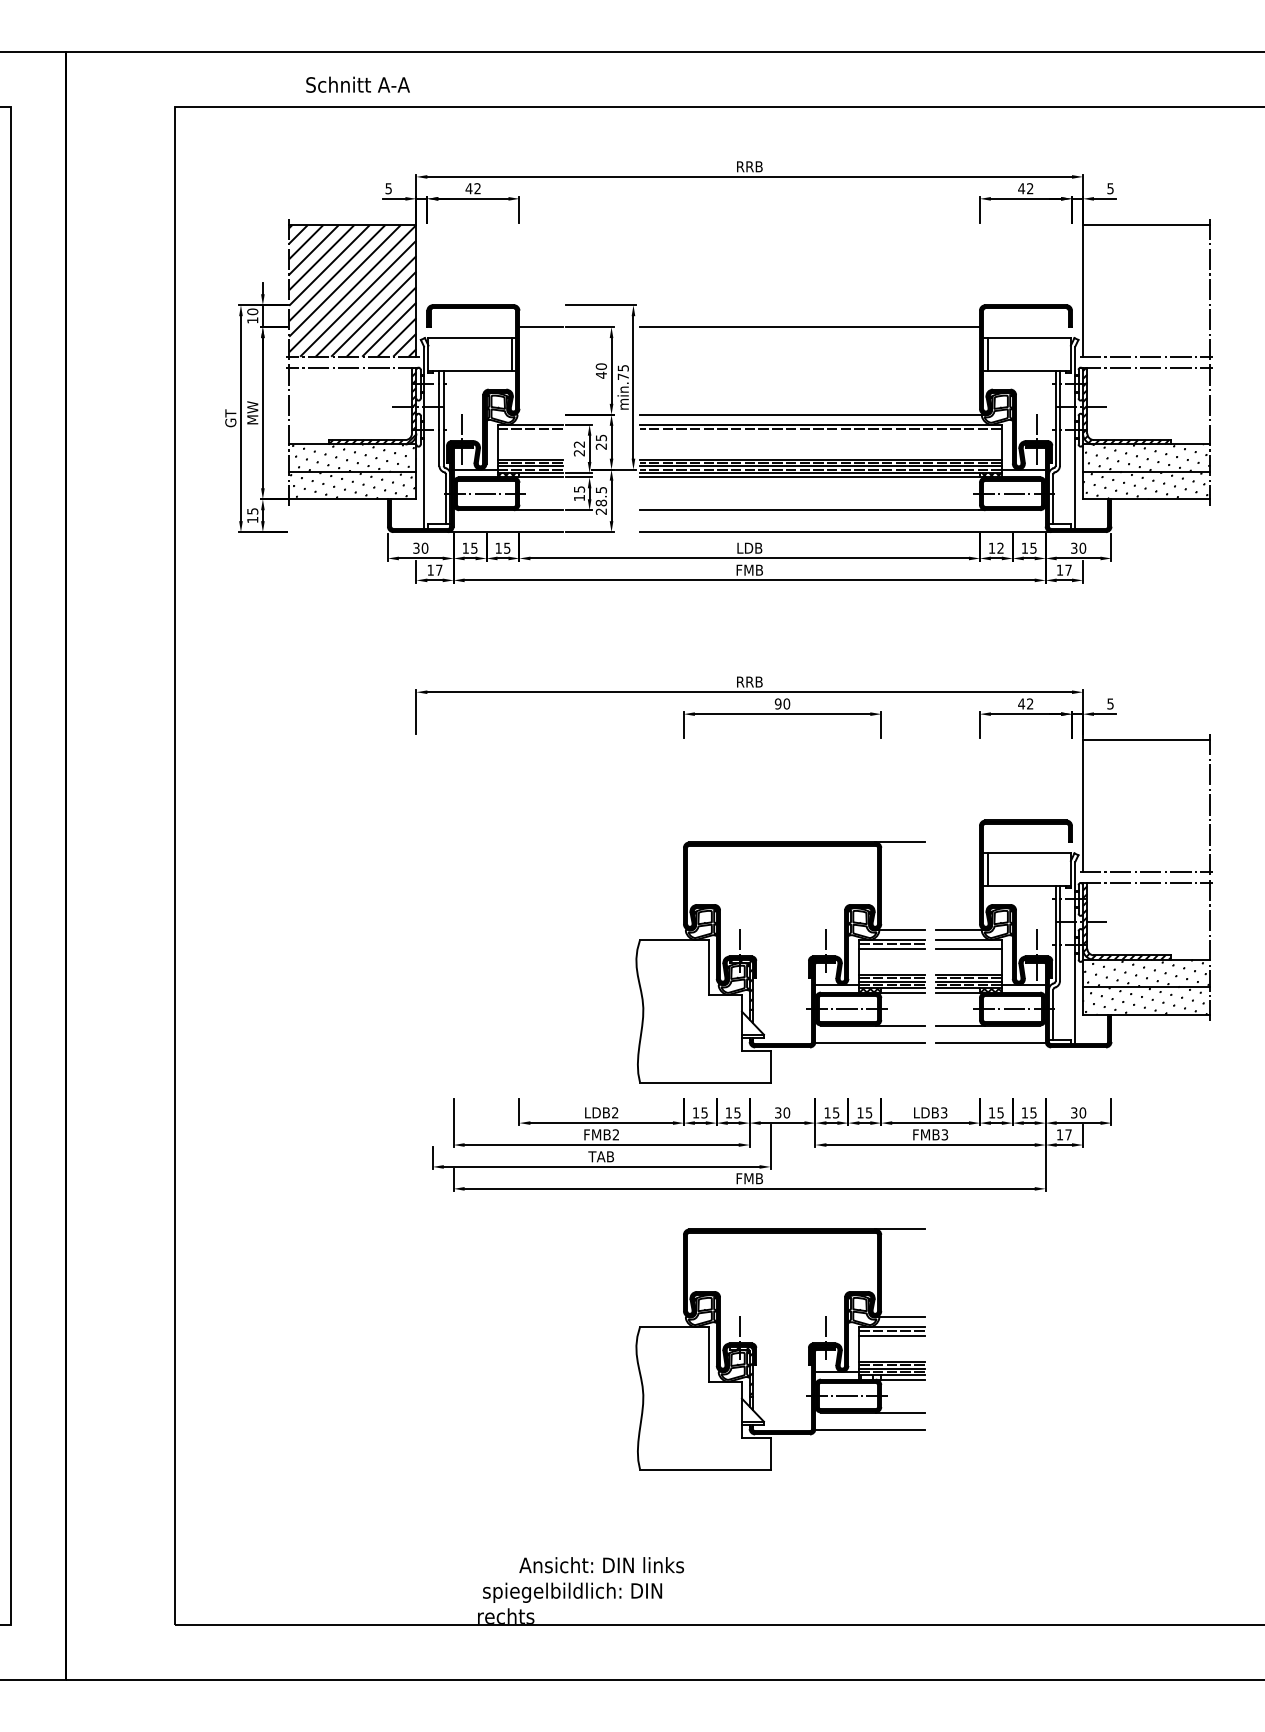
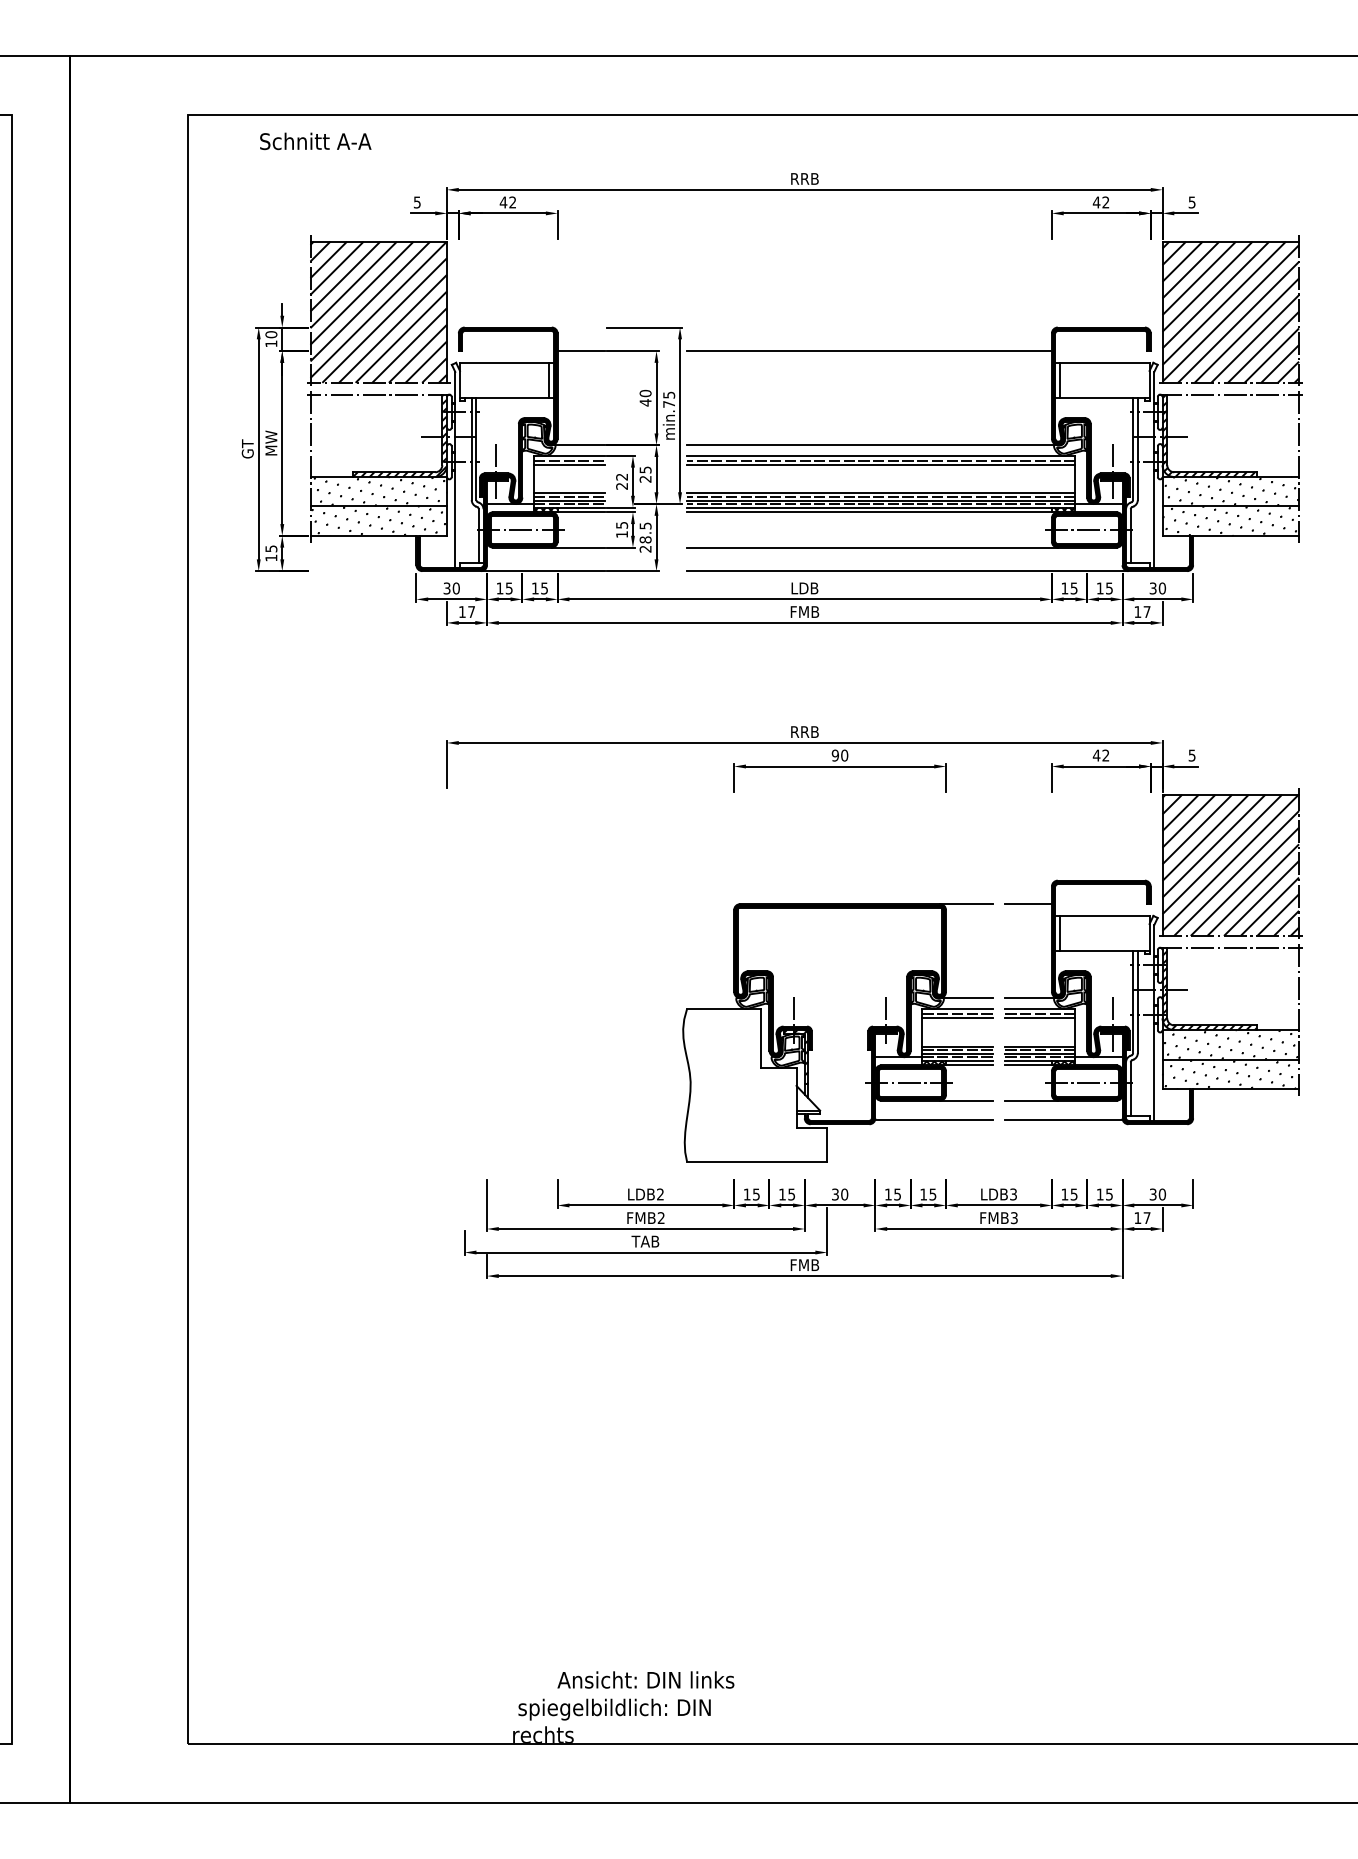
text: (357, 84) -> (315, 141), moved
hatch: (1146, 290) -> (1230, 311), added
line: (538, 414) -> (578, 444), added
line: (530, 433) -> (569, 465), added
line: (820, 433) -> (880, 465), added
text: (1000, 547) -> (1074, 587), 12 -> 15
hatch: (1146, 806) -> (1230, 865), added
line: (957, 842) -> (1027, 904), added
line: (968, 944) -> (1039, 1013), added
part: (780, 1349) -> (837, 1448), removed

